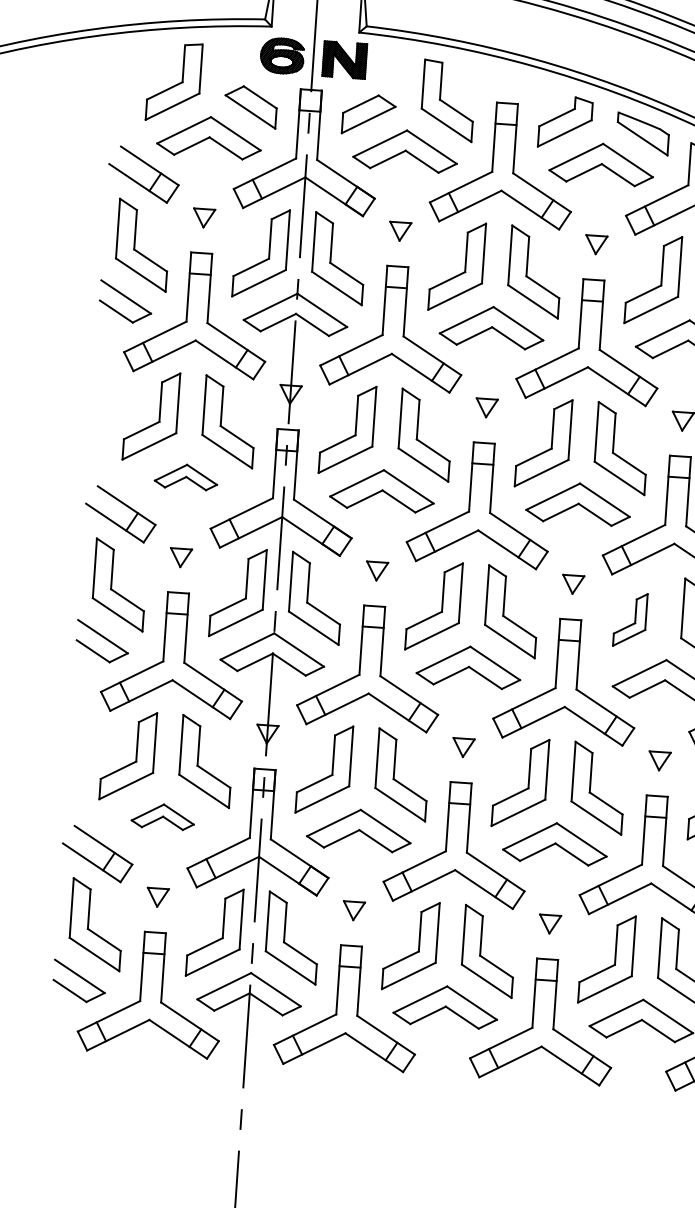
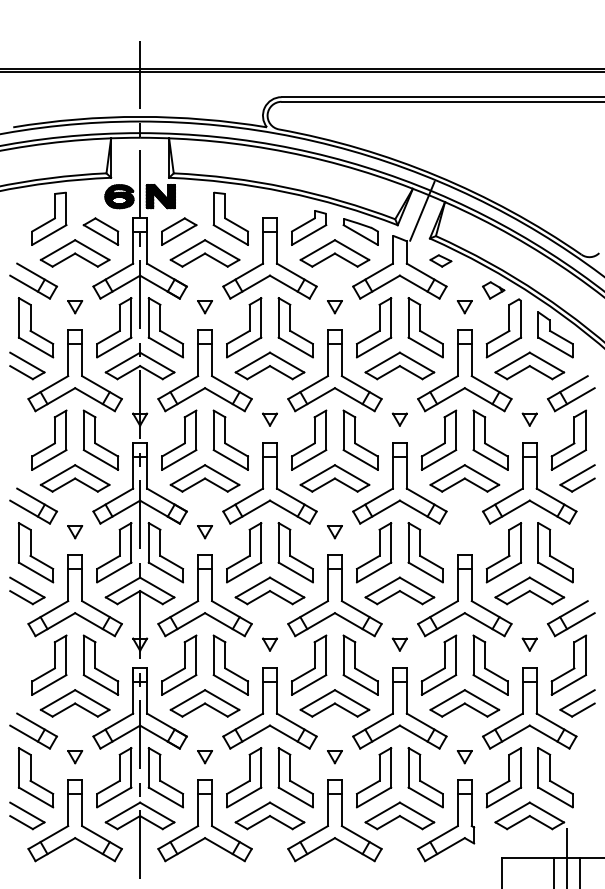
part: (185, 476) -> (74, 478), size x1.67
part: (630, 619) -> (374, 552), size x1.67
part: (162, 816) -> (74, 703), size x1.67

